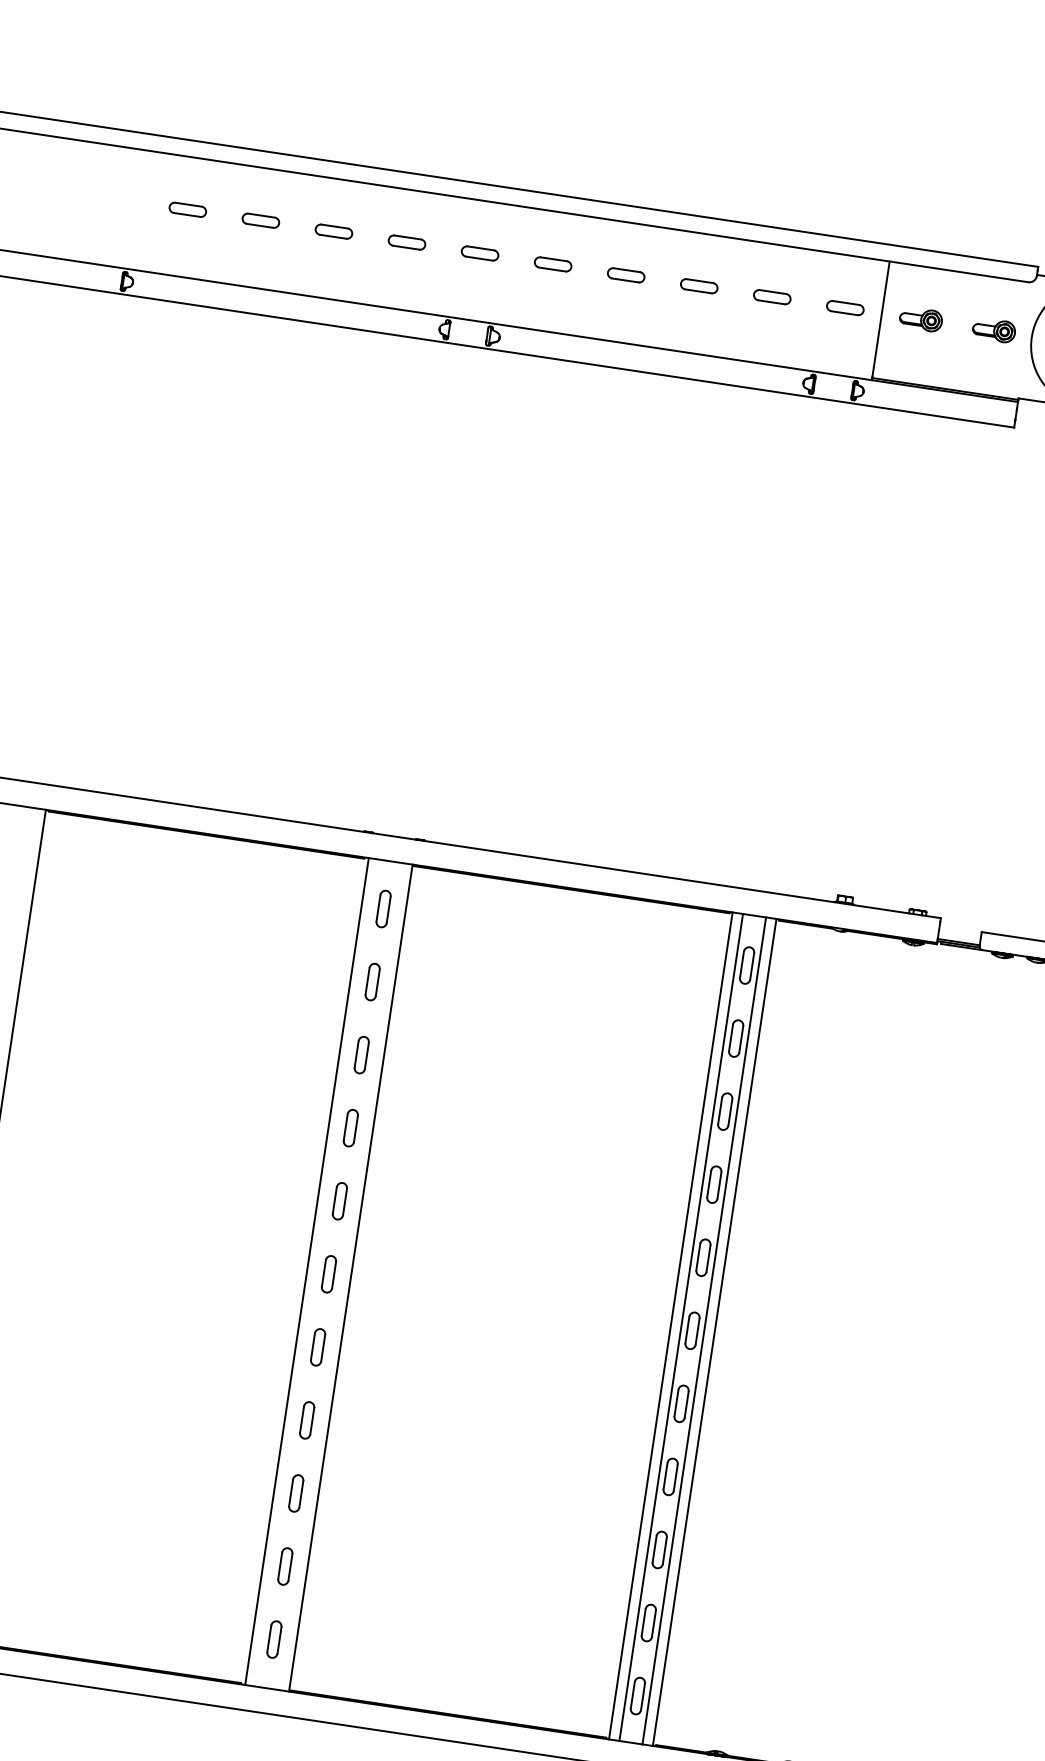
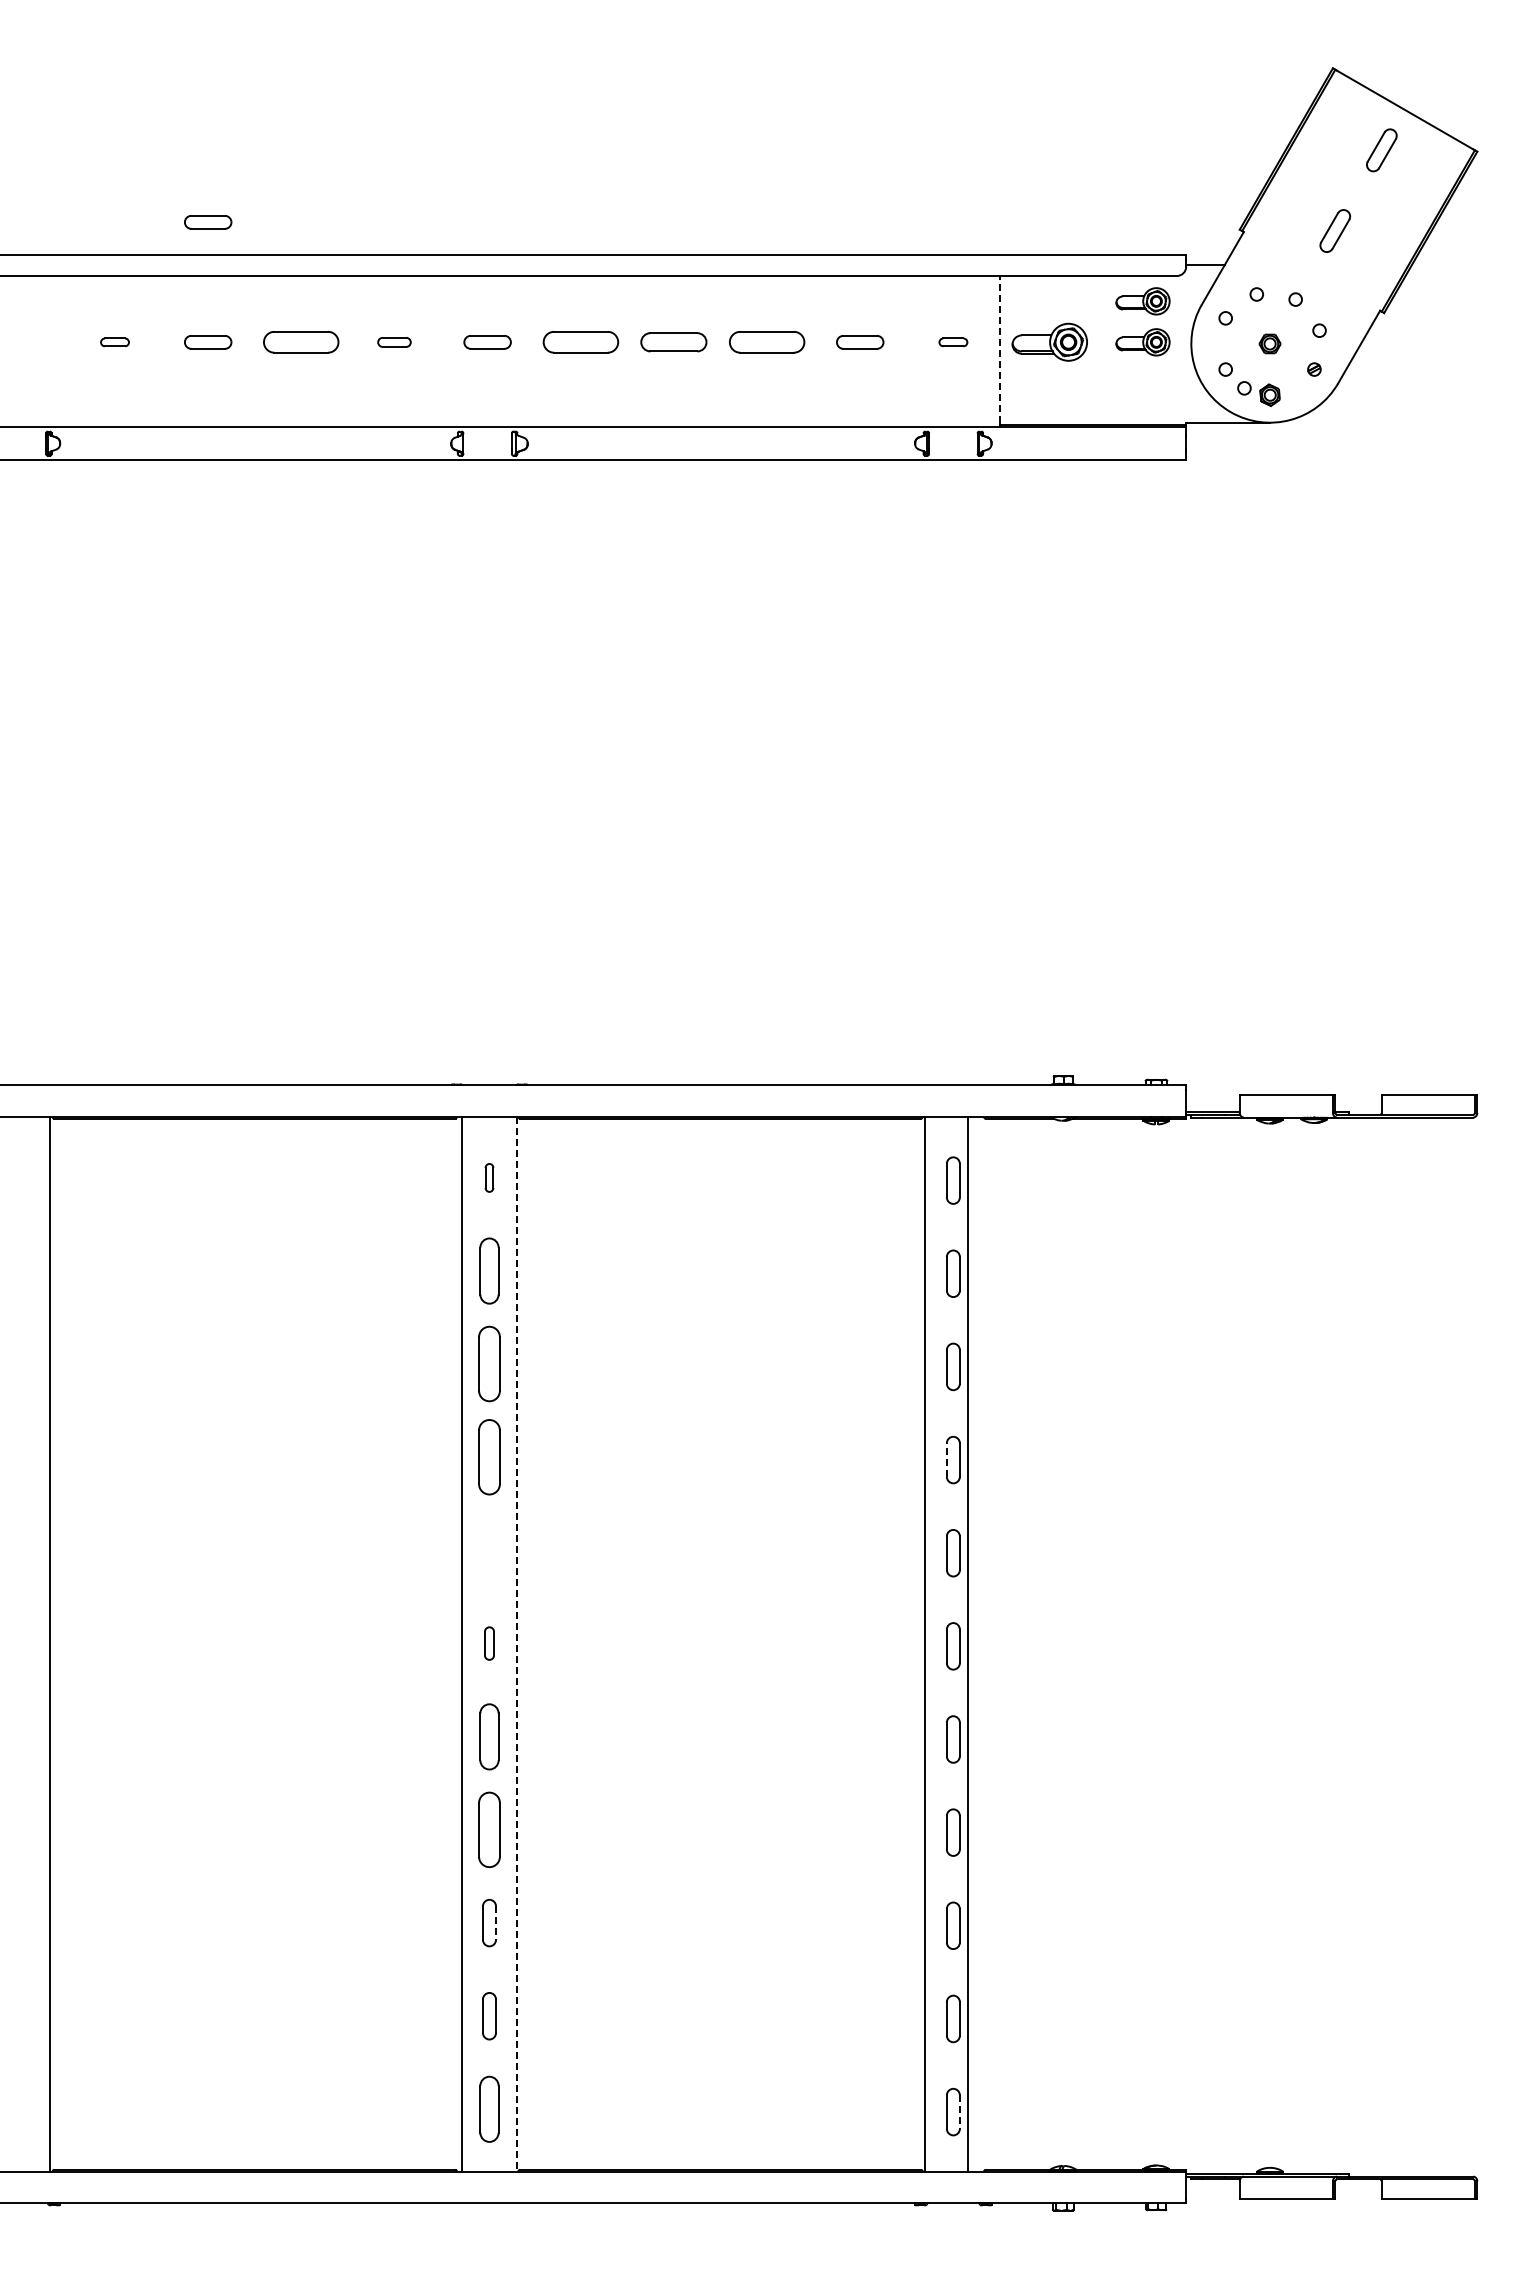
part: (275, 126) -> (208, 222), added
part: (187, 209) -> (114, 342), size x0.6
part: (334, 231) -> (301, 342), size x1.6
part: (407, 242) -> (394, 342), size x0.7
part: (552, 264) -> (580, 342), size x1.6
part: (625, 275) -> (673, 342), size x1.4
part: (698, 286) -> (766, 342), size x1.6
part: (998, 298) -> (1142, 301), added
part: (845, 308) -> (953, 342), size x0.6
line: (880, 318) -> (999, 348), solid -> dashed
part: (920, 319) -> (1049, 342), size x1.4
part: (383, 908) -> (489, 1177), size x0.6
part: (372, 981) -> (489, 1270), size x1.4
part: (361, 1055) -> (489, 1364), size x1.6
part: (350, 1128) -> (489, 1457), size x1.6
line: (708, 1184) -> (946, 1460), solid -> dashed
part: (339, 1201) -> (489, 1550), removed
part: (329, 1274) -> (489, 1643), size x0.7
line: (350, 1278) -> (517, 1644), solid -> dashed
line: (681, 1327) -> (938, 1644), removed
line: (714, 1332) -> (981, 1644), removed
part: (318, 1347) -> (489, 1736), size x1.4
part: (307, 1420) -> (489, 1829), size x1.6
line: (301, 1494) -> (496, 1923), solid -> dashed
part: (274, 1639) -> (489, 2109), size x1.4
line: (642, 1697) -> (959, 2112), solid -> dashed

